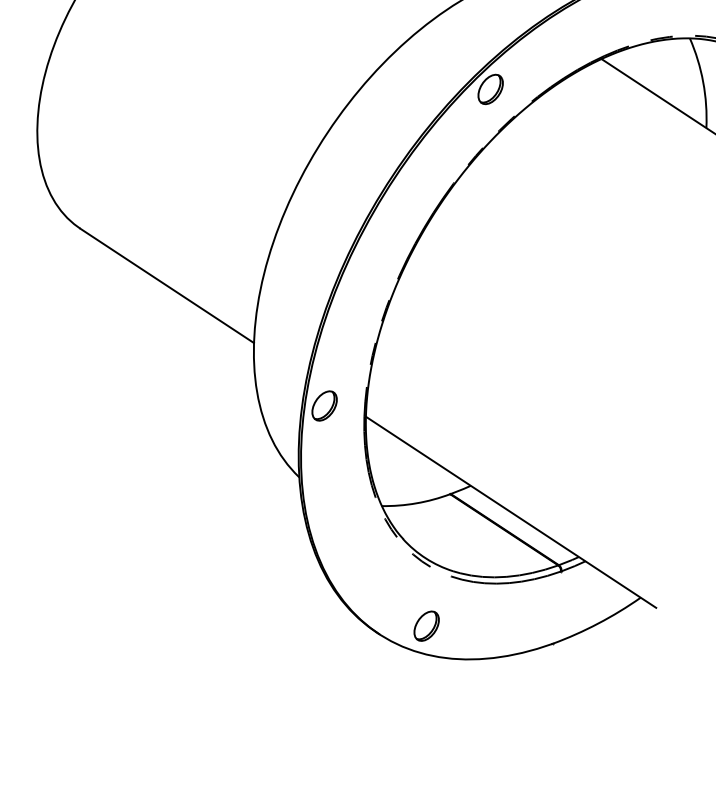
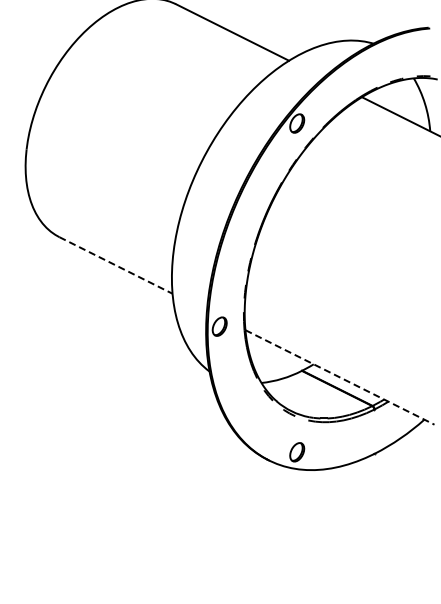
line: (167, 286) -> (116, 265), solid -> dashed
line: (511, 512) -> (340, 377), solid -> dashed

